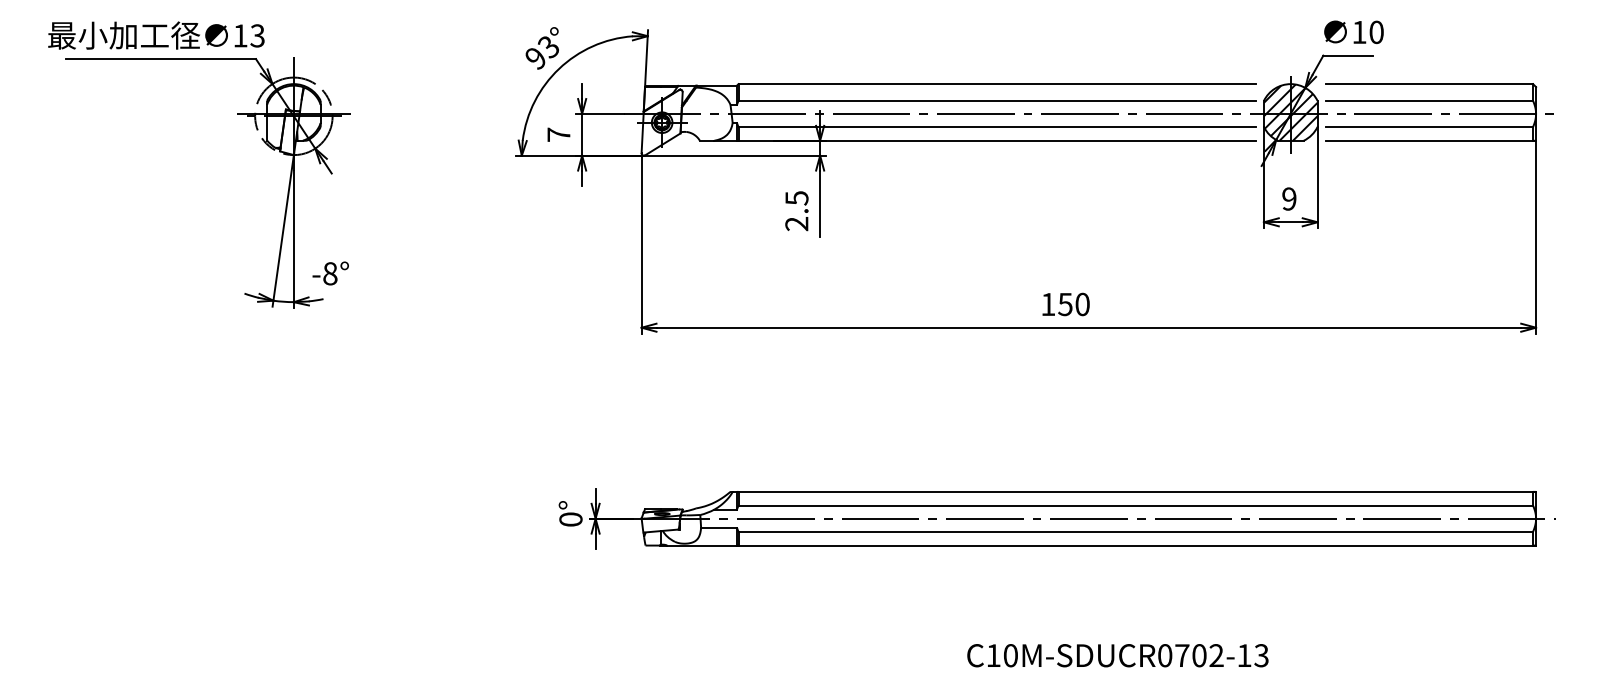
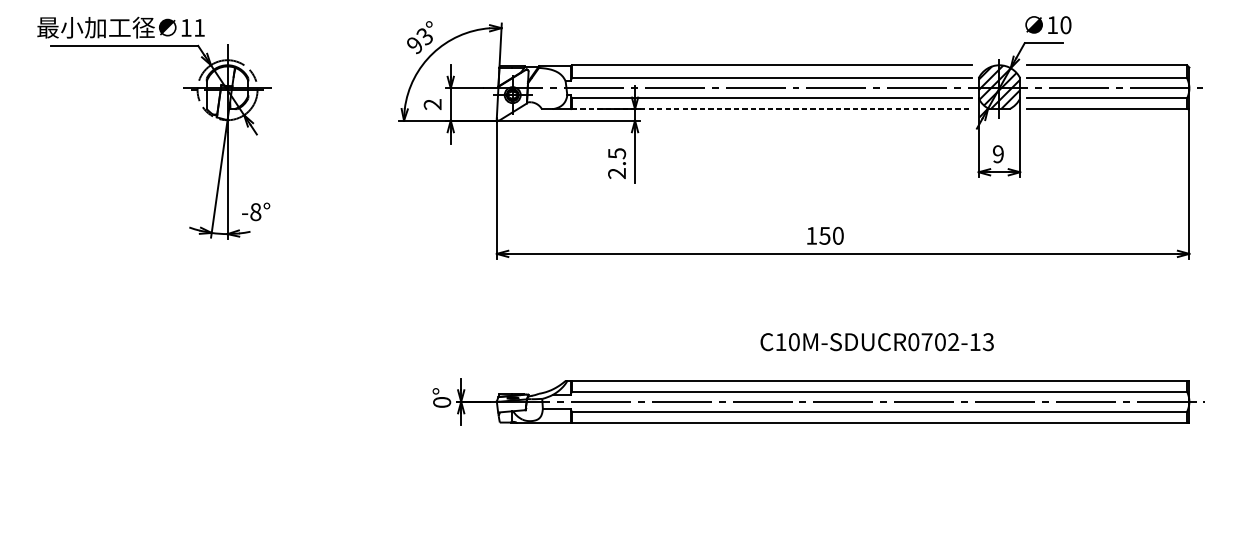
text: (257, 35) -> (199, 27), 13 -> 11
text: (558, 134) -> (432, 104), 7 -> 2
line: (997, 140) -> (772, 108), solid -> dashed
text: (1117, 655) -> (876, 341), moved

